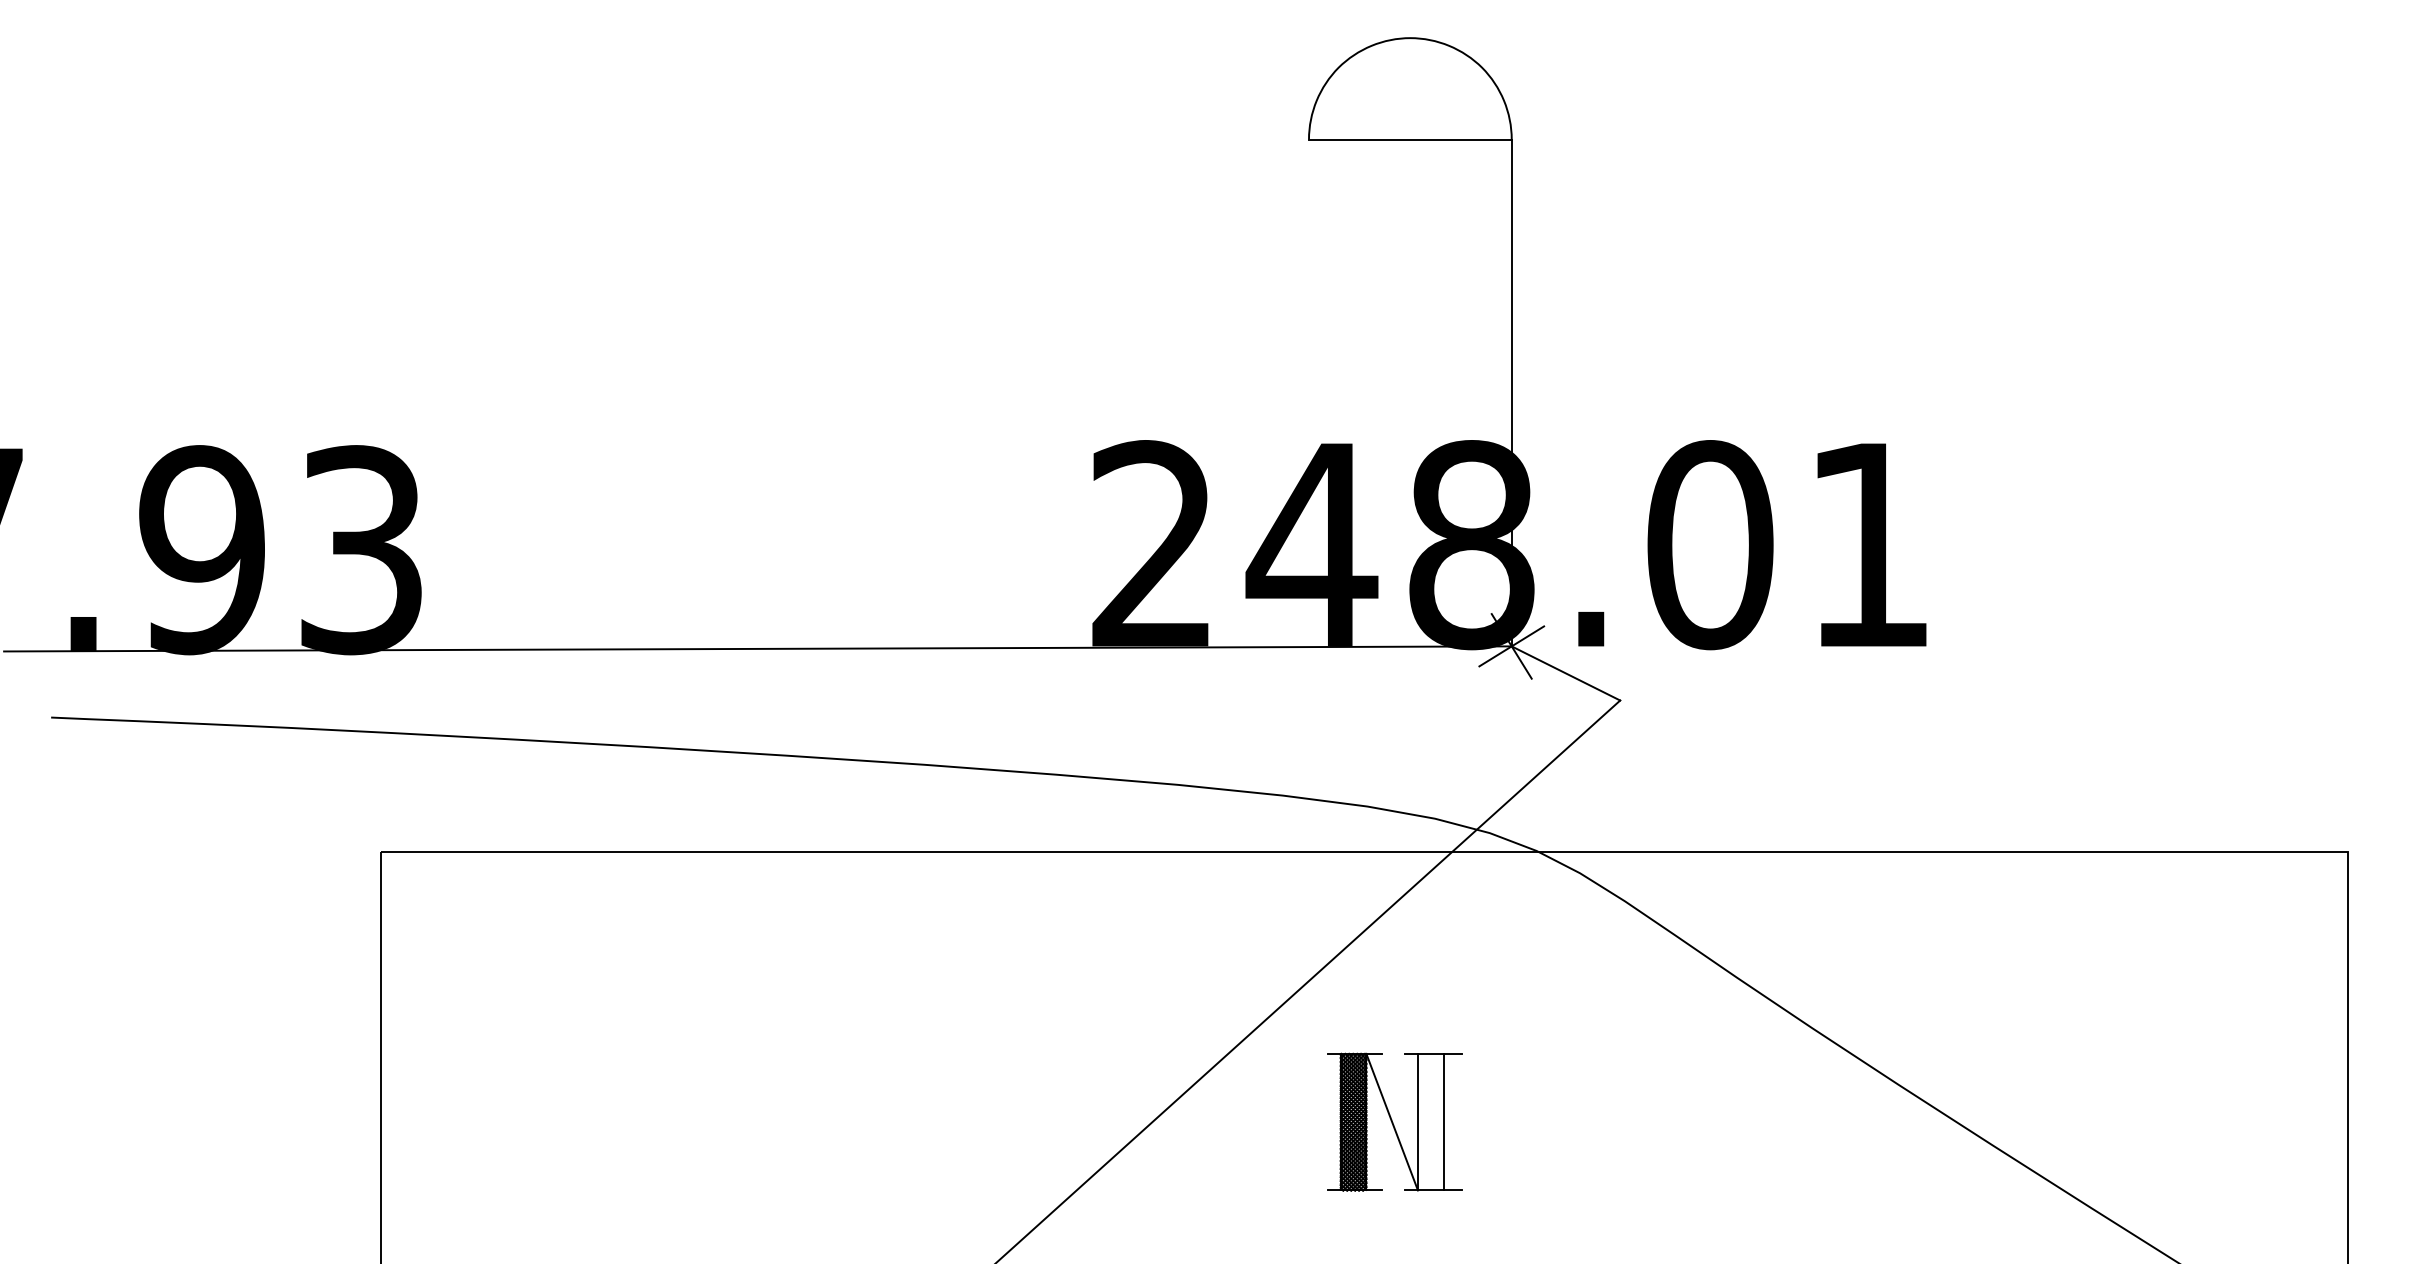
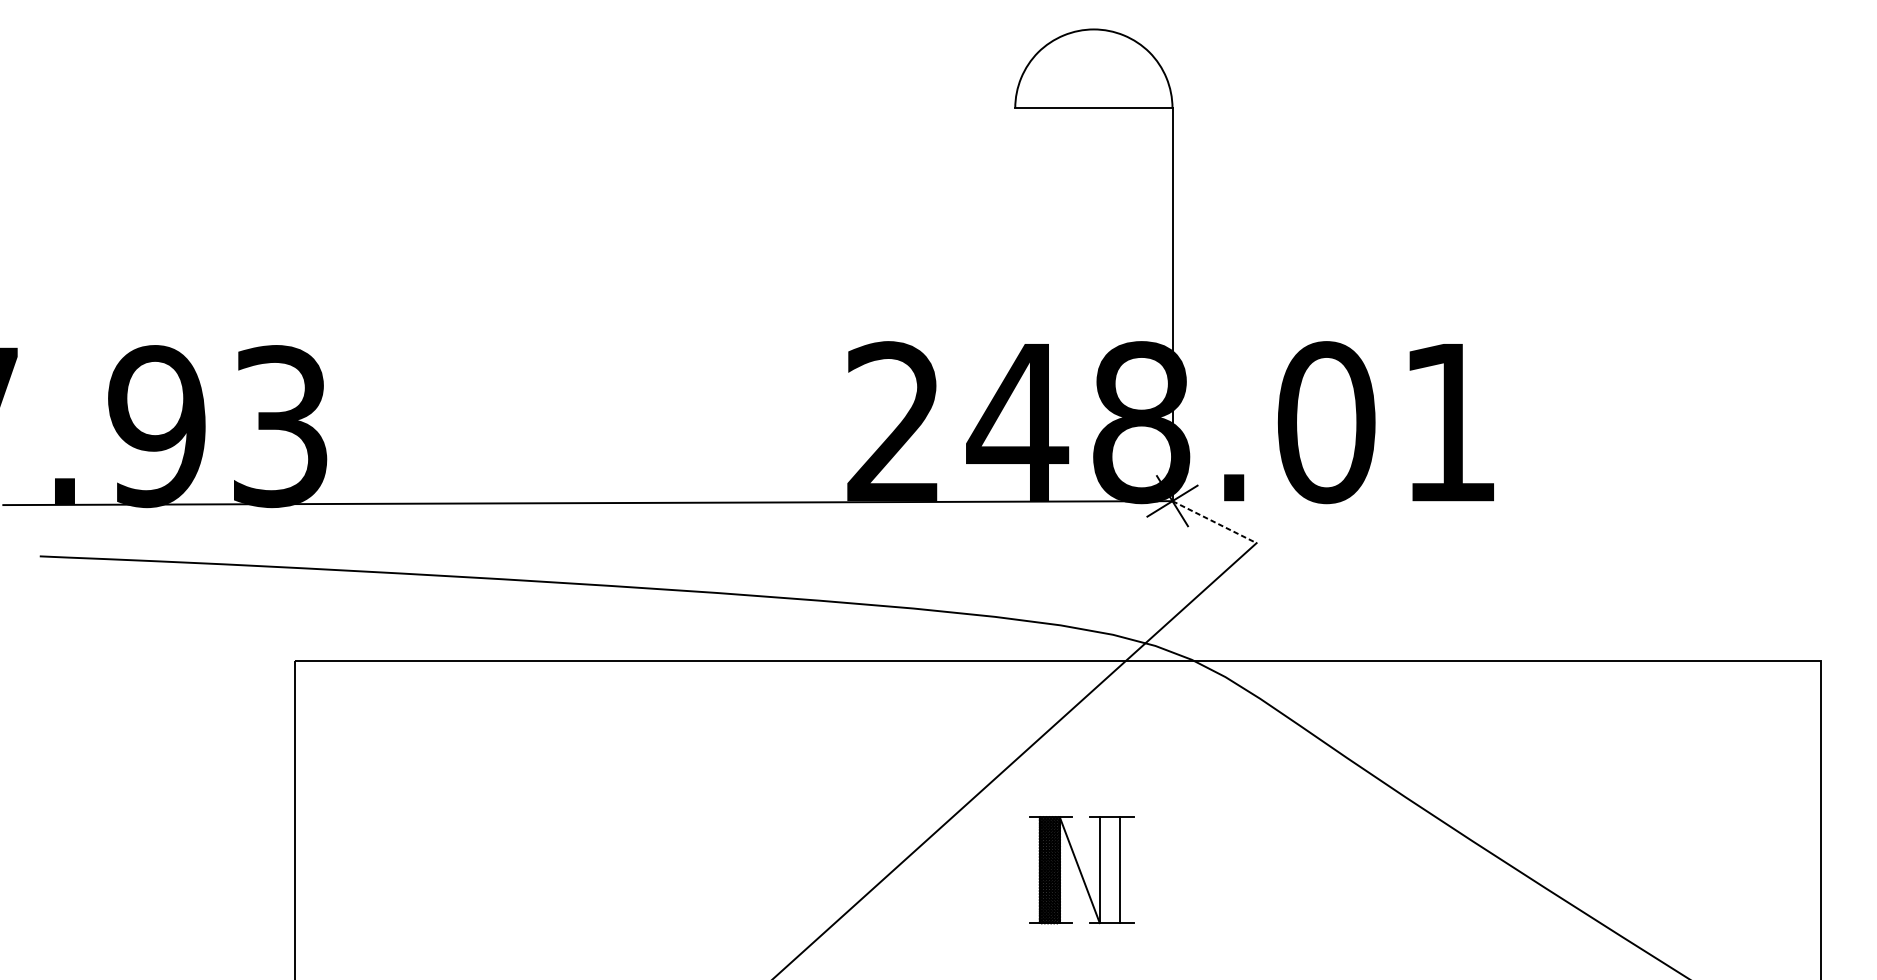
line: (1565, 673) -> (1214, 522), solid -> dashed

